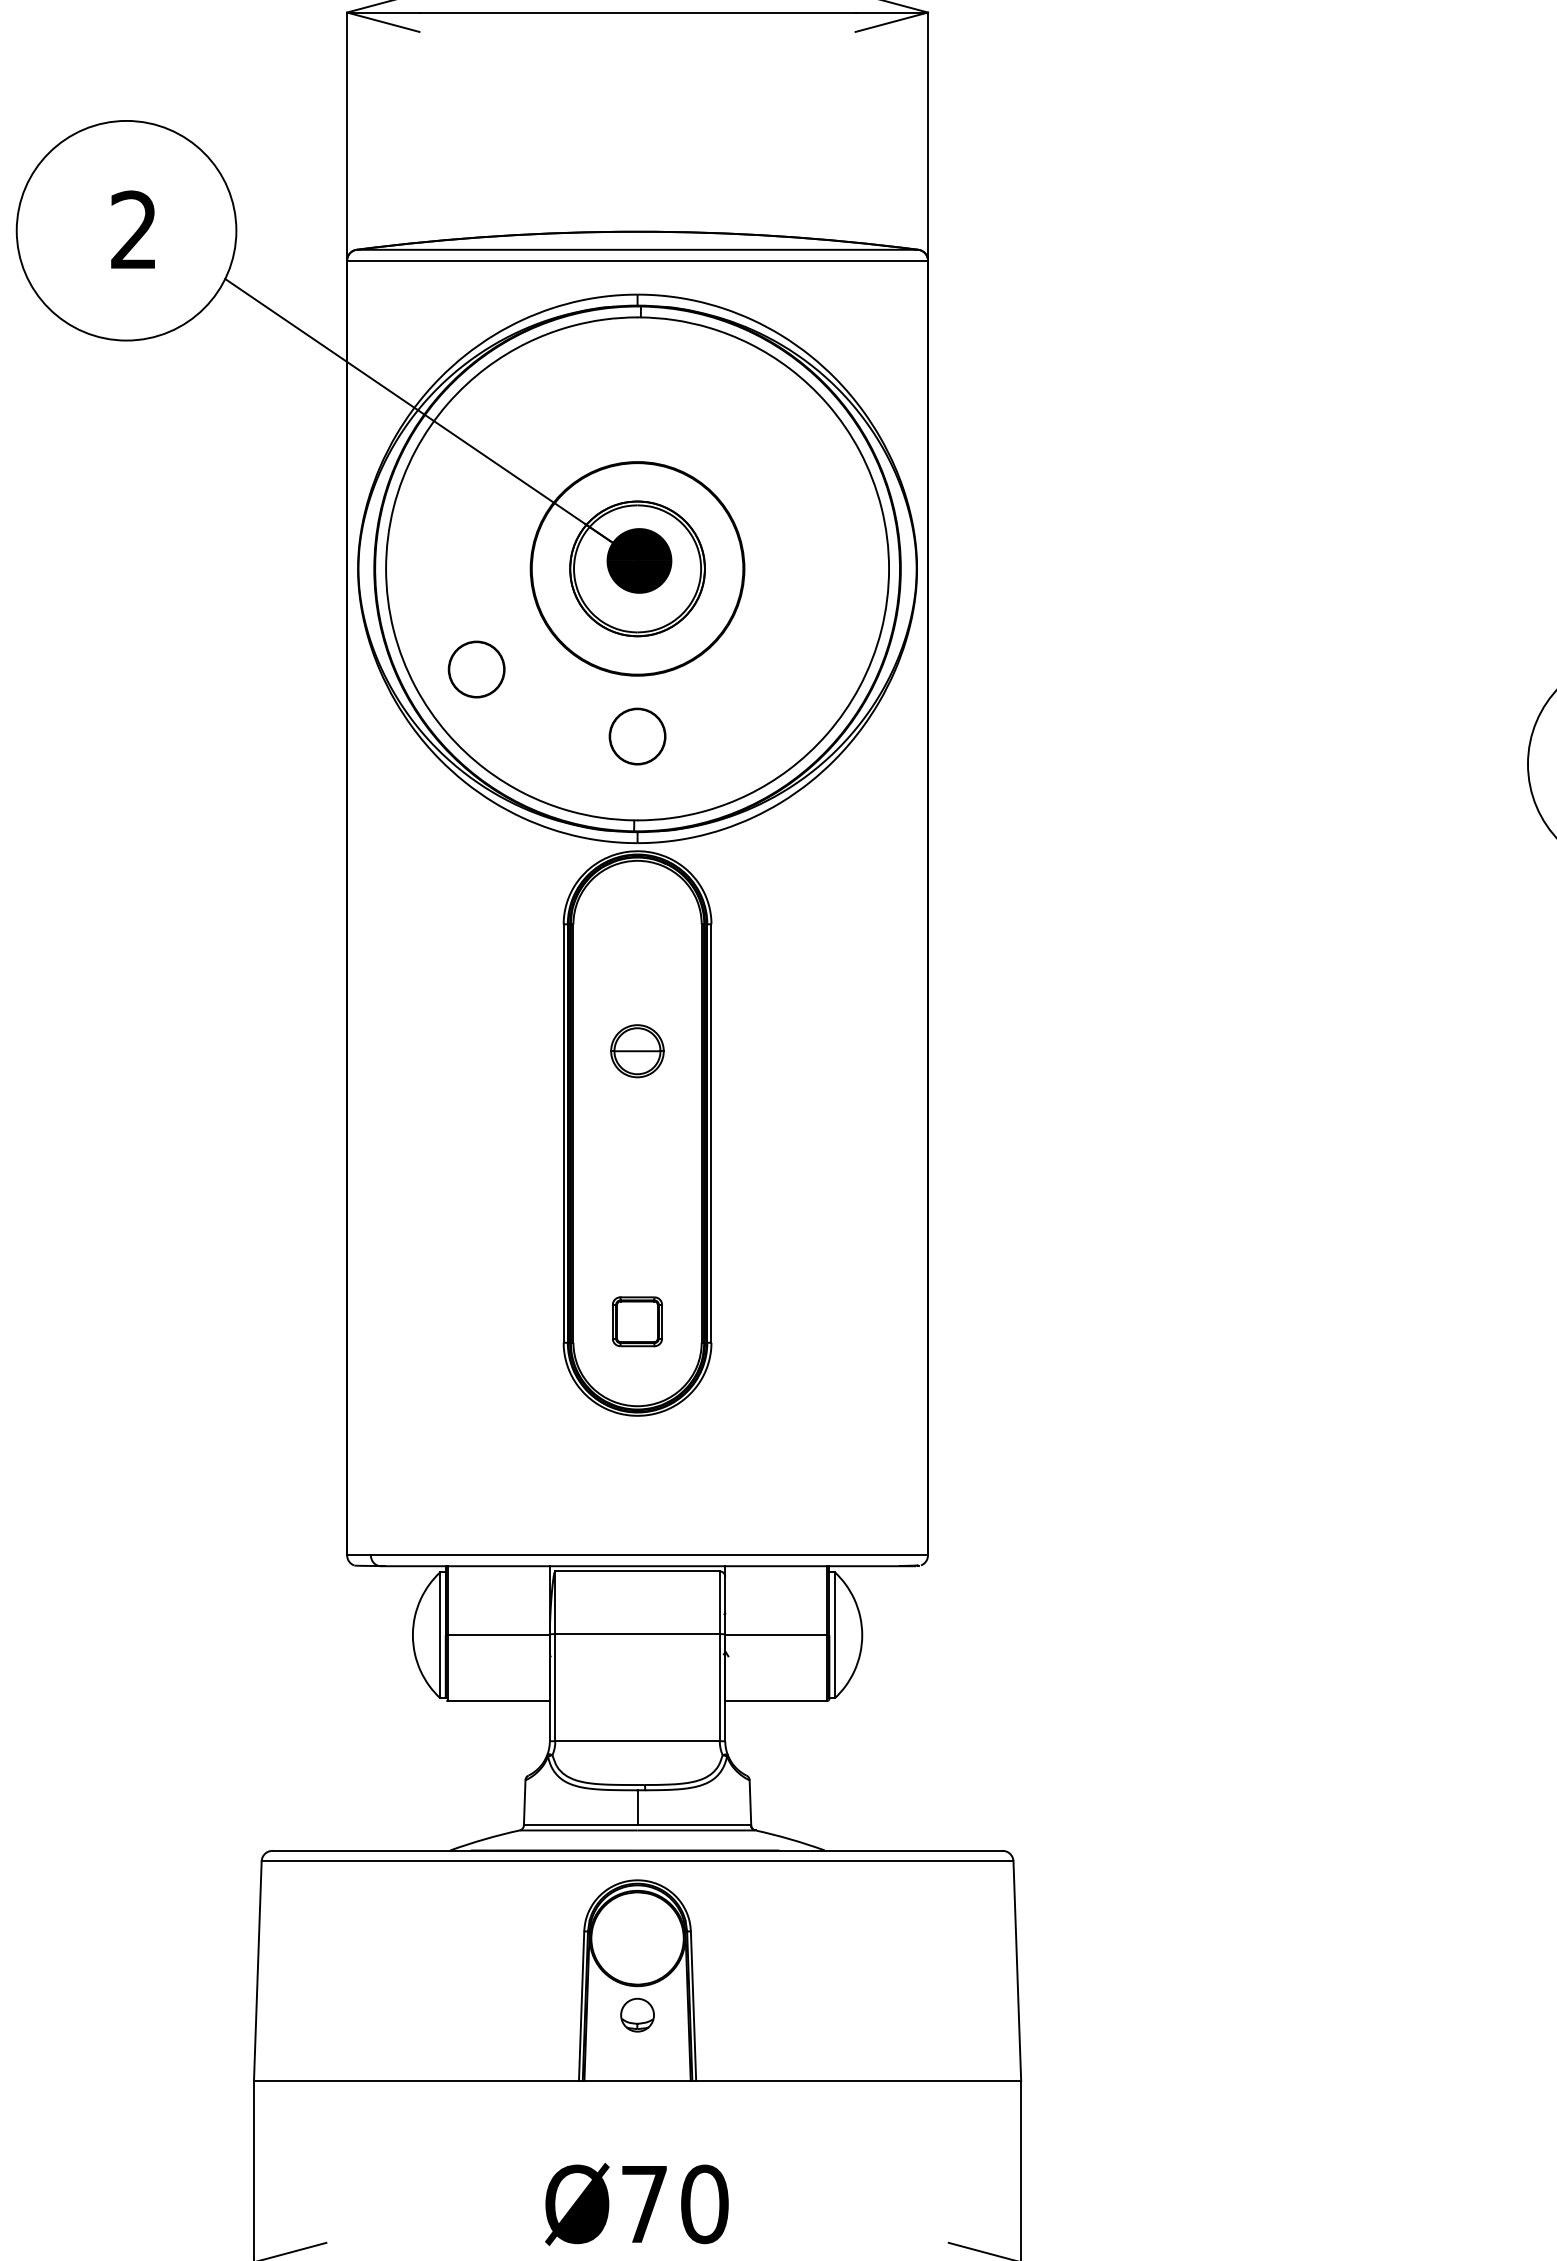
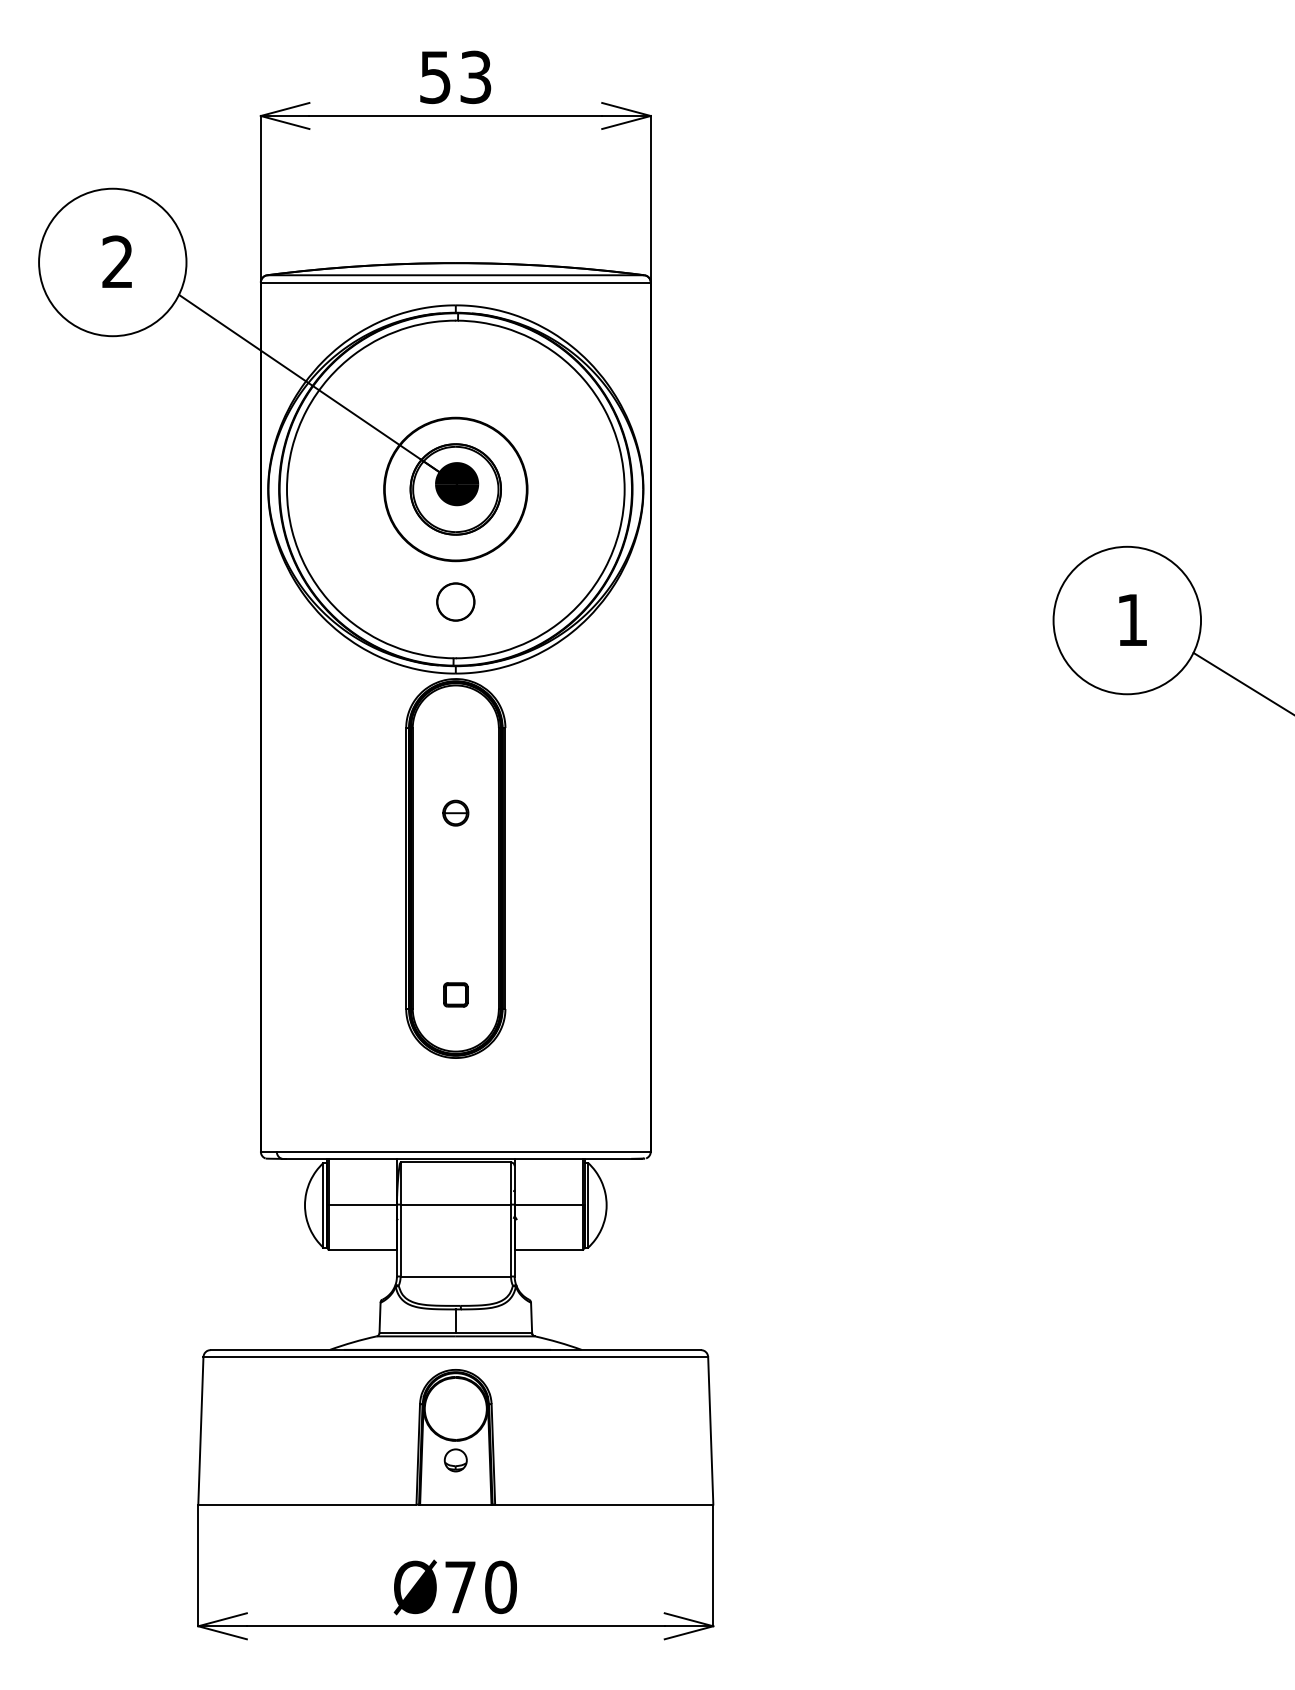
circle: (476, 668) -> (347, 556), removed
part: (637, 1050) -> (455, 812), size x0.71
part: (637, 1321) -> (455, 994), size x0.71

